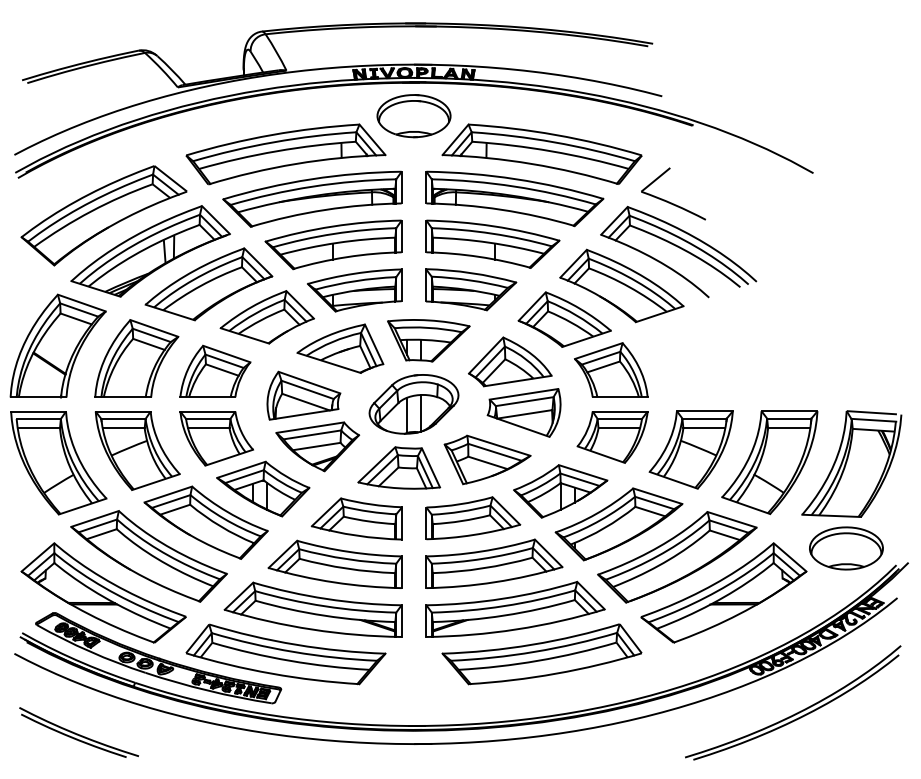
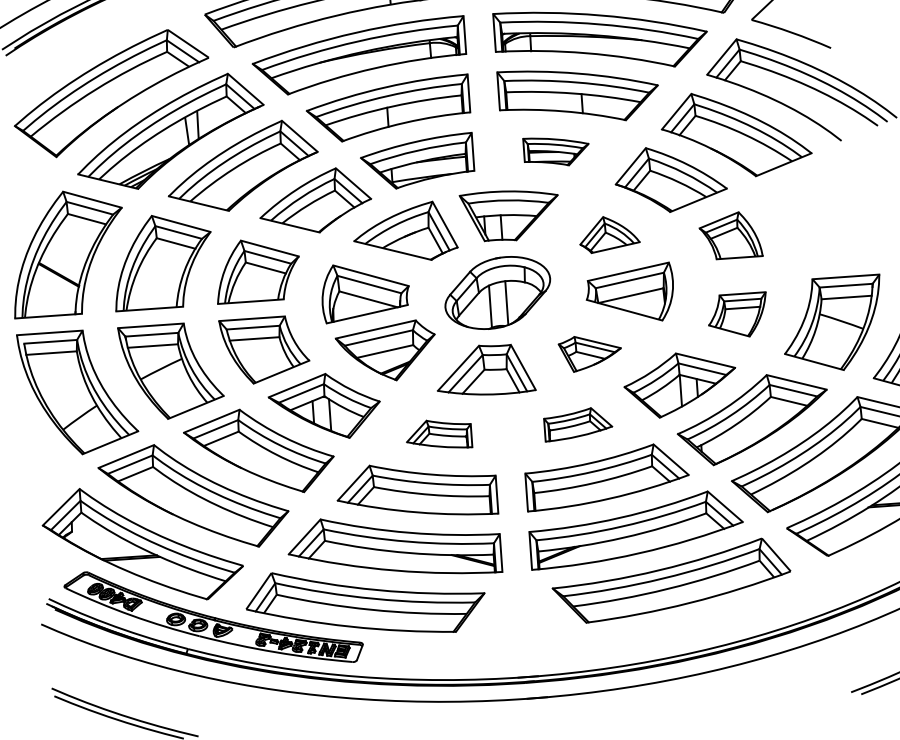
part: (471, 289) -> (556, 150), size x0.6
part: (510, 361) -> (609, 233), size x0.6
part: (611, 369) -> (730, 234), size x0.7
part: (612, 437) -> (737, 316), size x0.7
part: (487, 459) -> (590, 352), size x0.6
part: (356, 518) -> (438, 434), size x0.6
part: (473, 518) -> (578, 424), size x0.6

